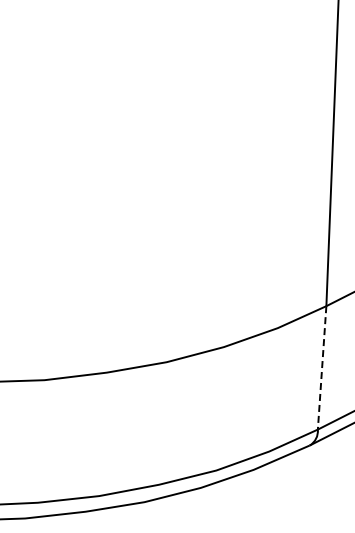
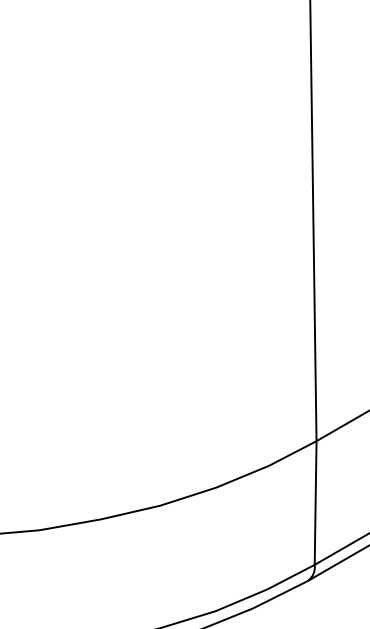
line: (321, 368) -> (315, 503), dashed -> solid

